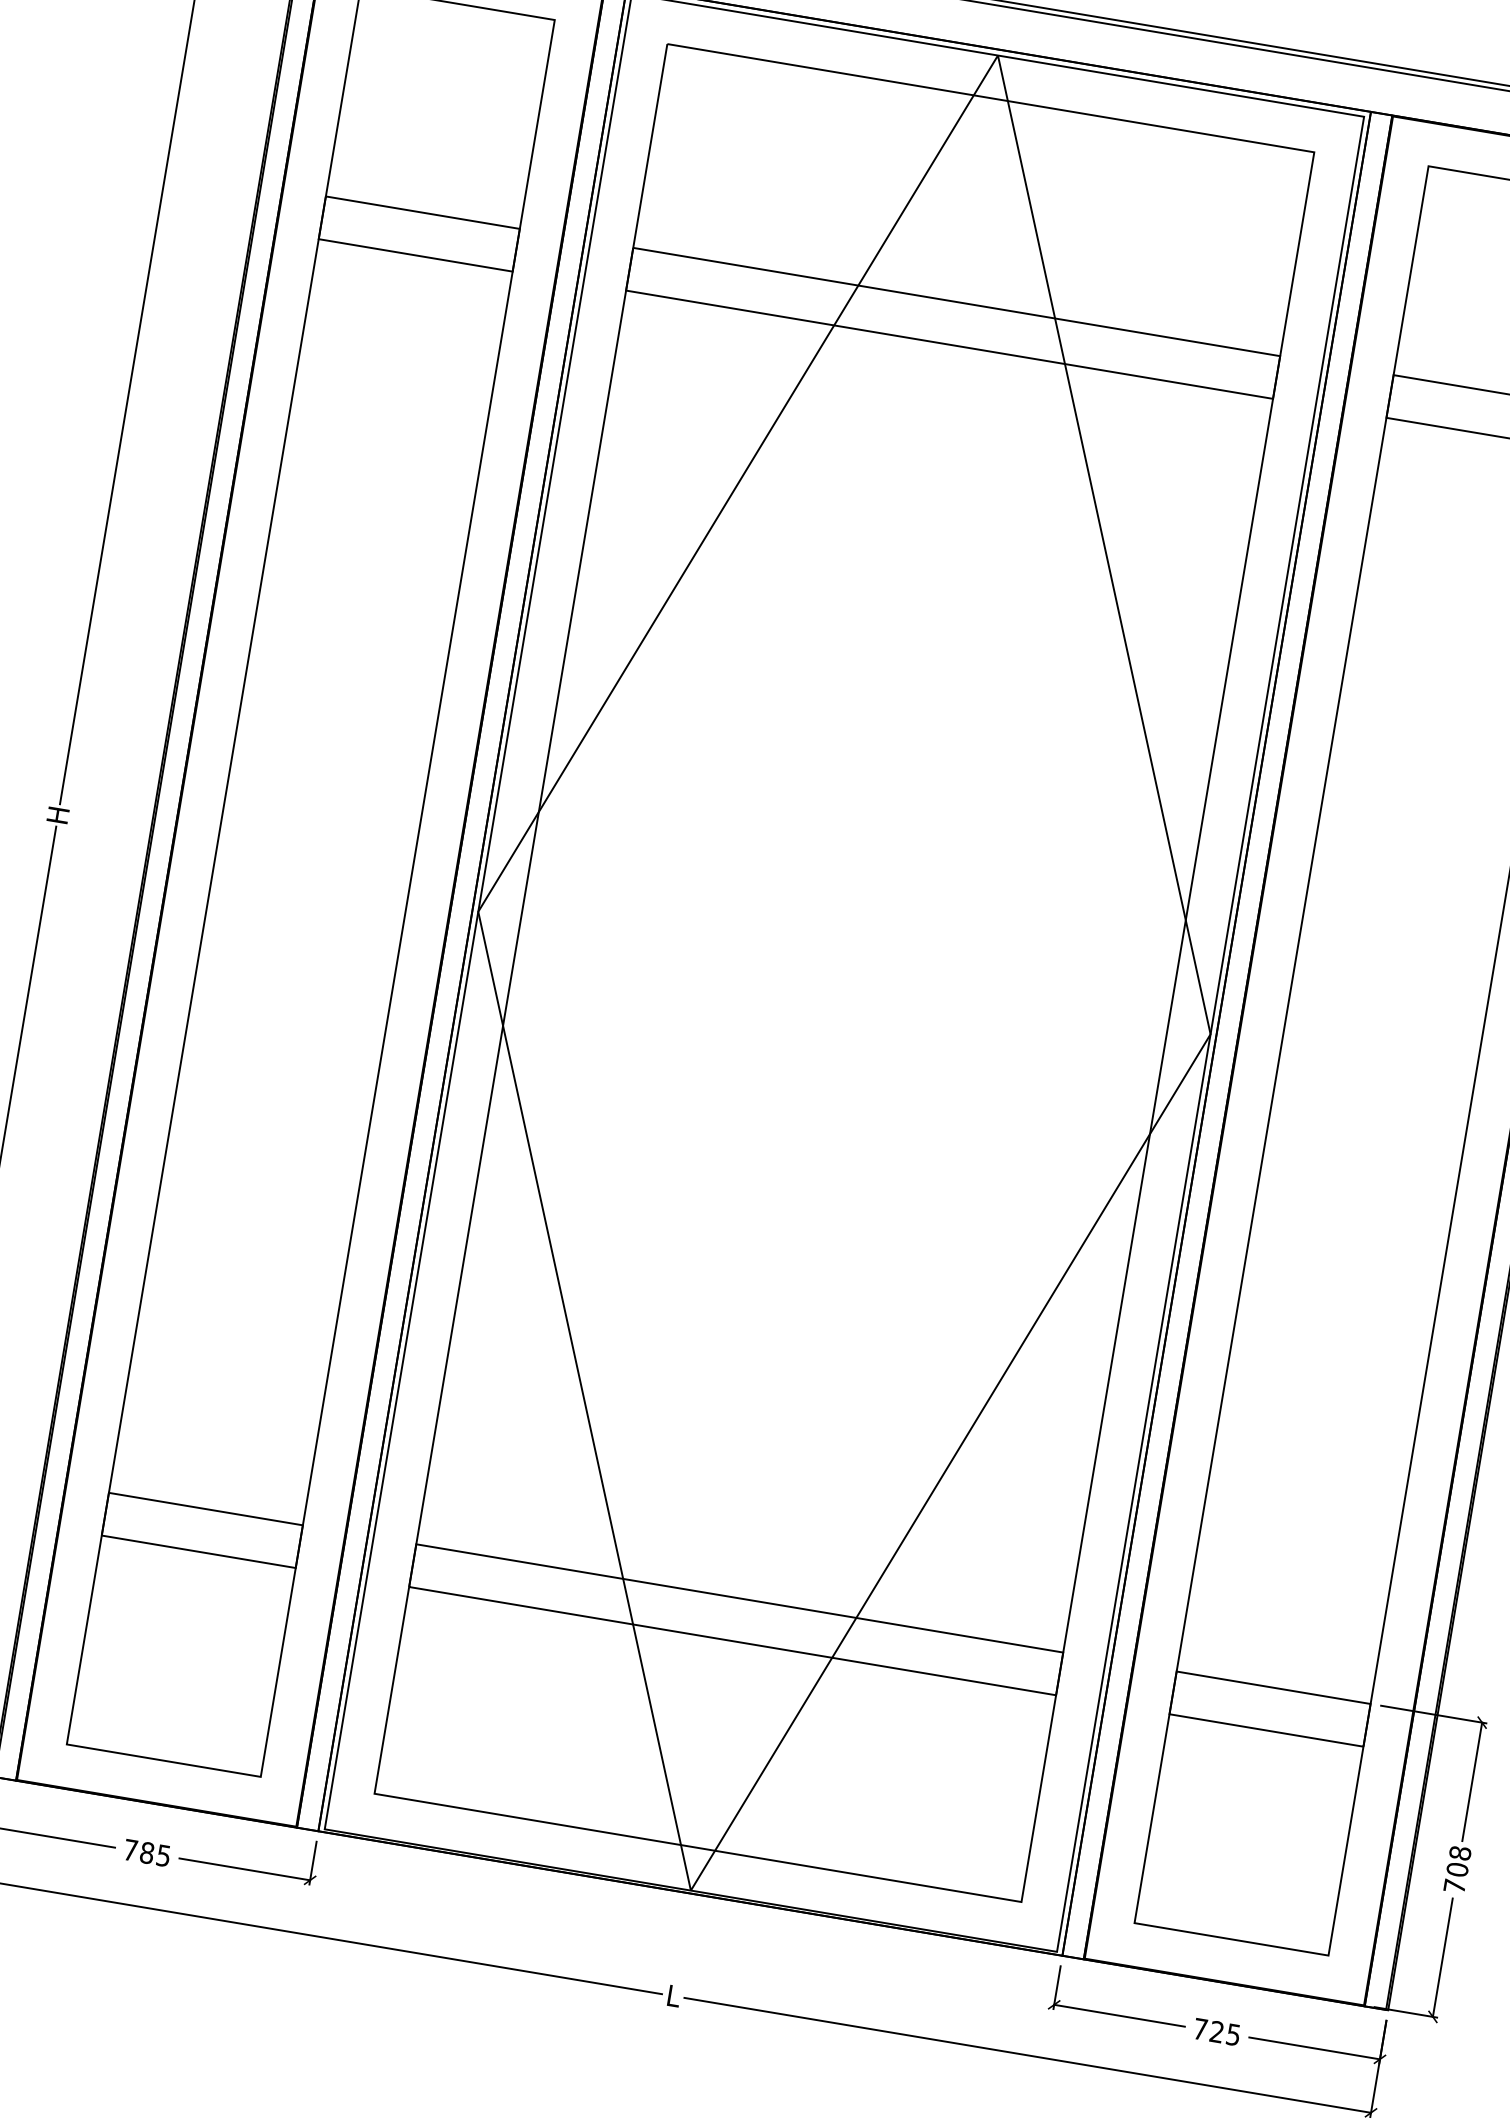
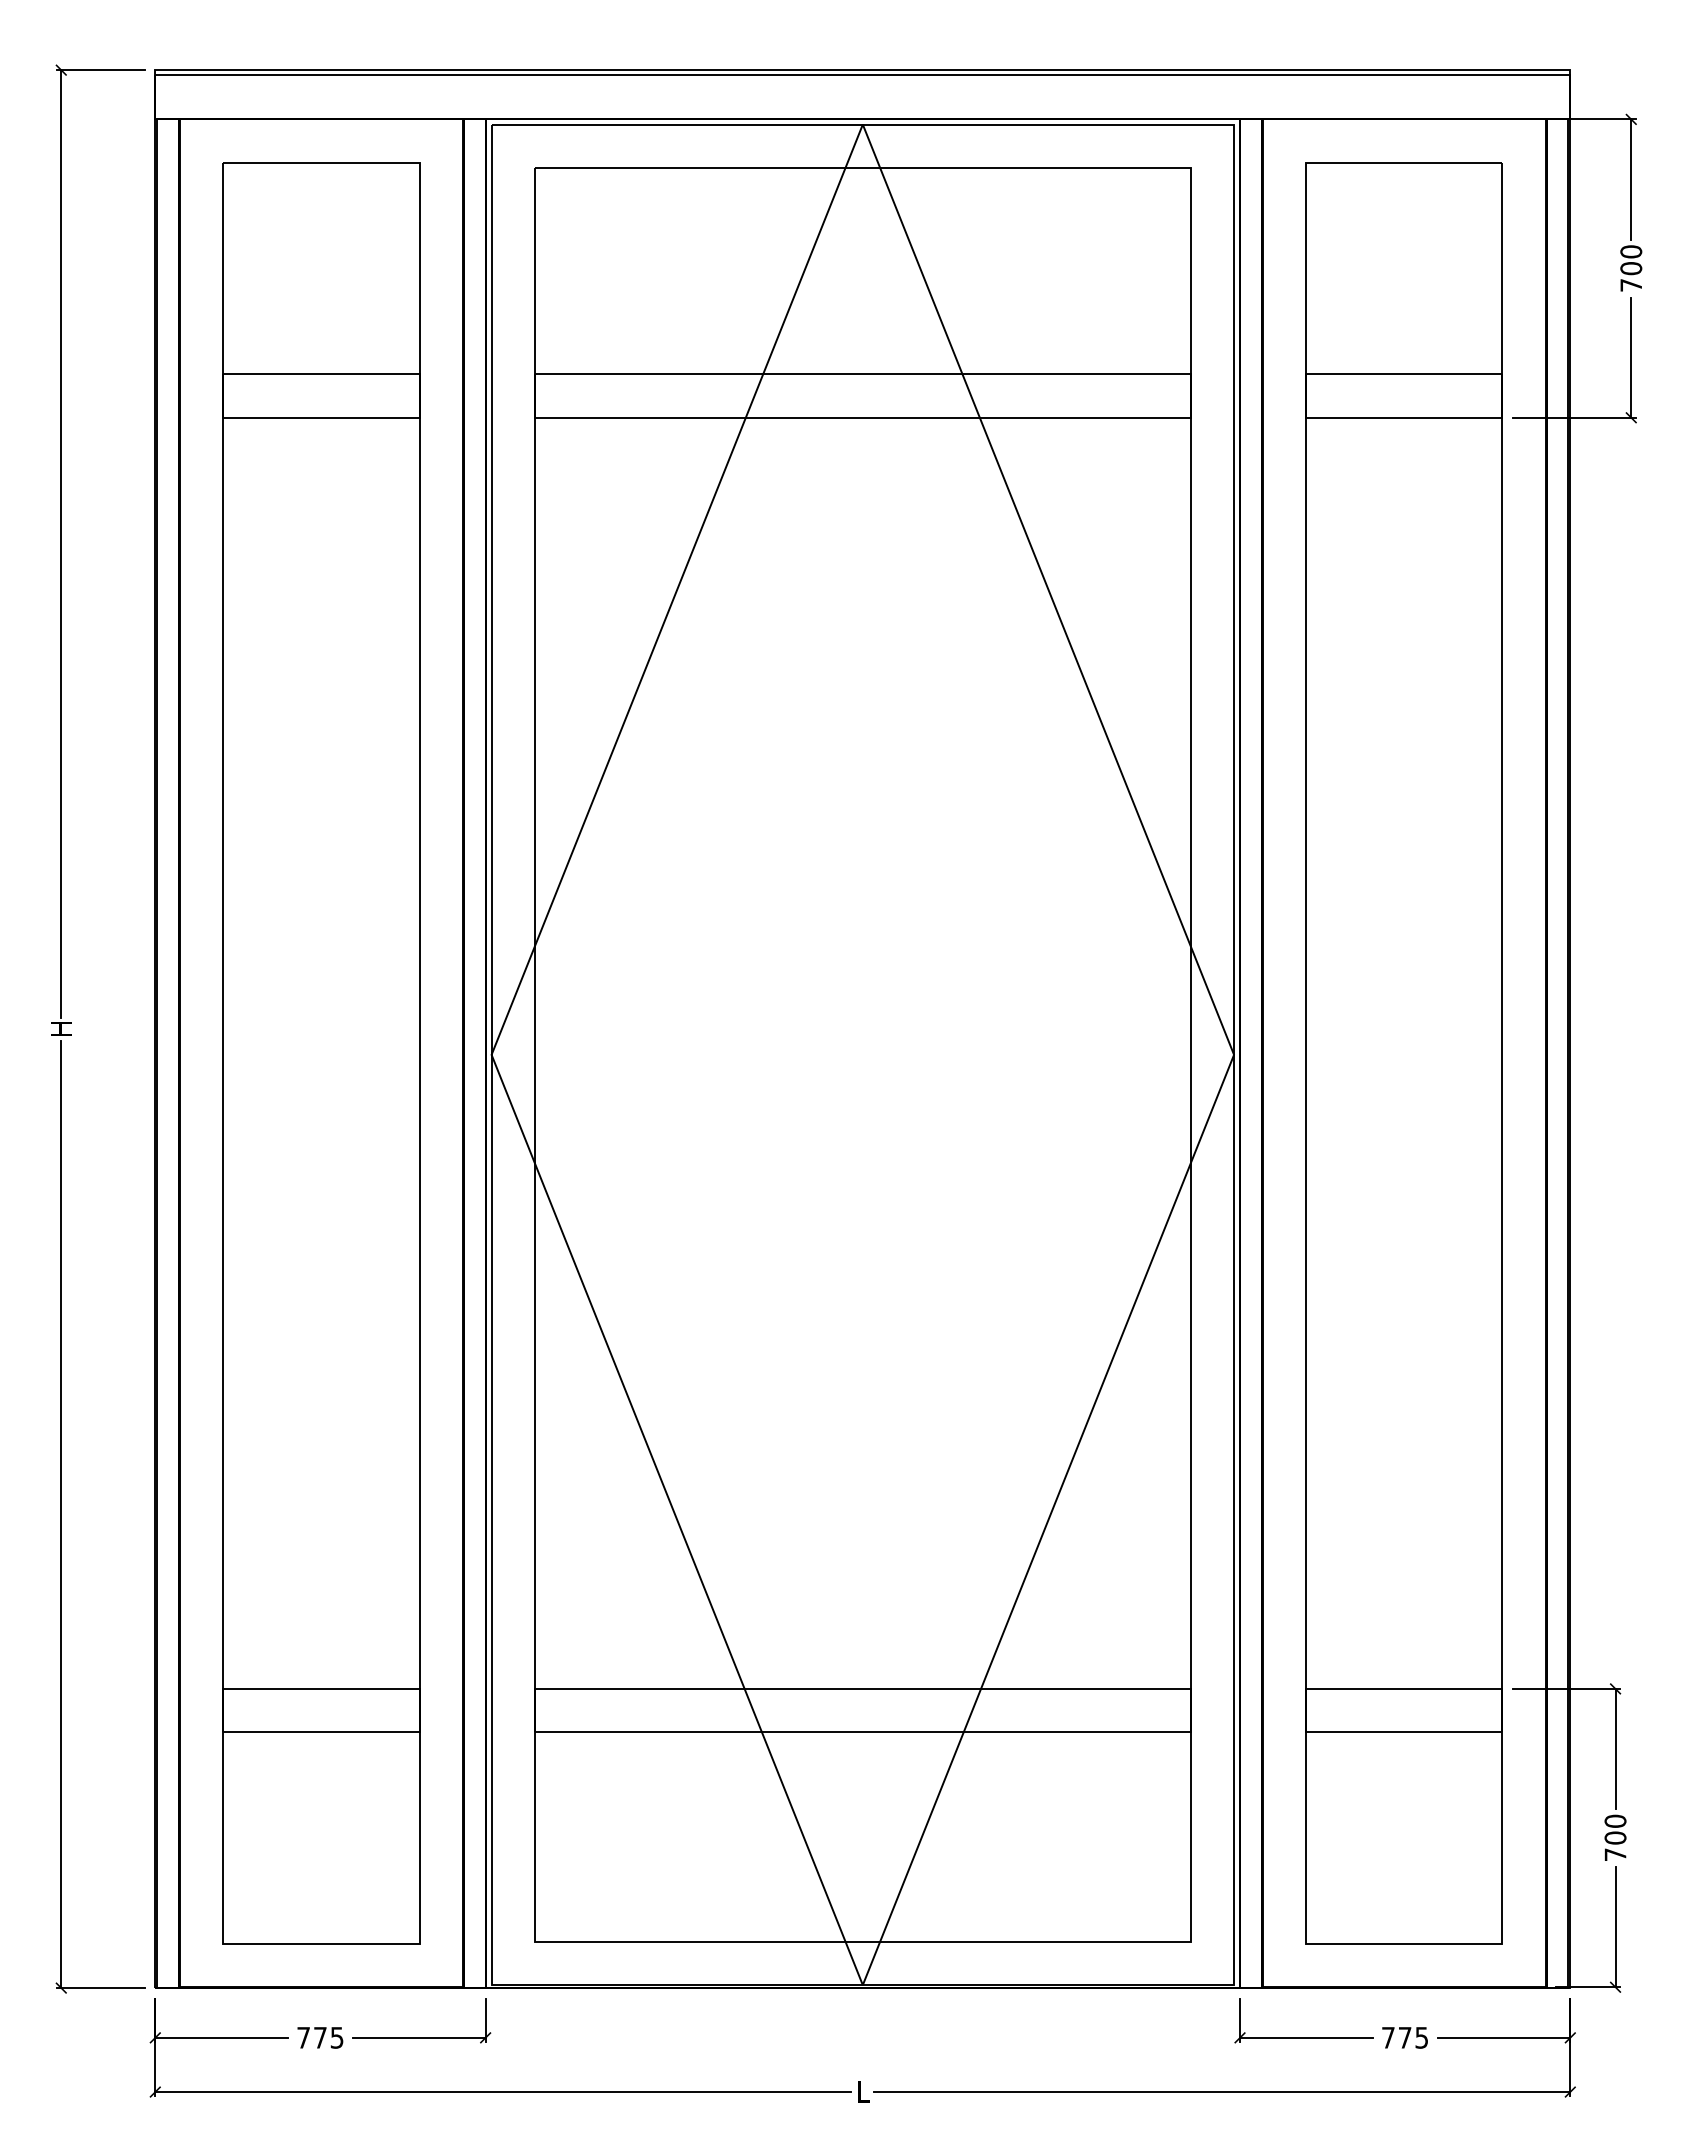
text: (147, 1852) -> (320, 2037), 785 -> 775
text: (1460, 1852) -> (1615, 1820), 708 -> 700
text: (1216, 2031) -> (1404, 2037), 725 -> 775

